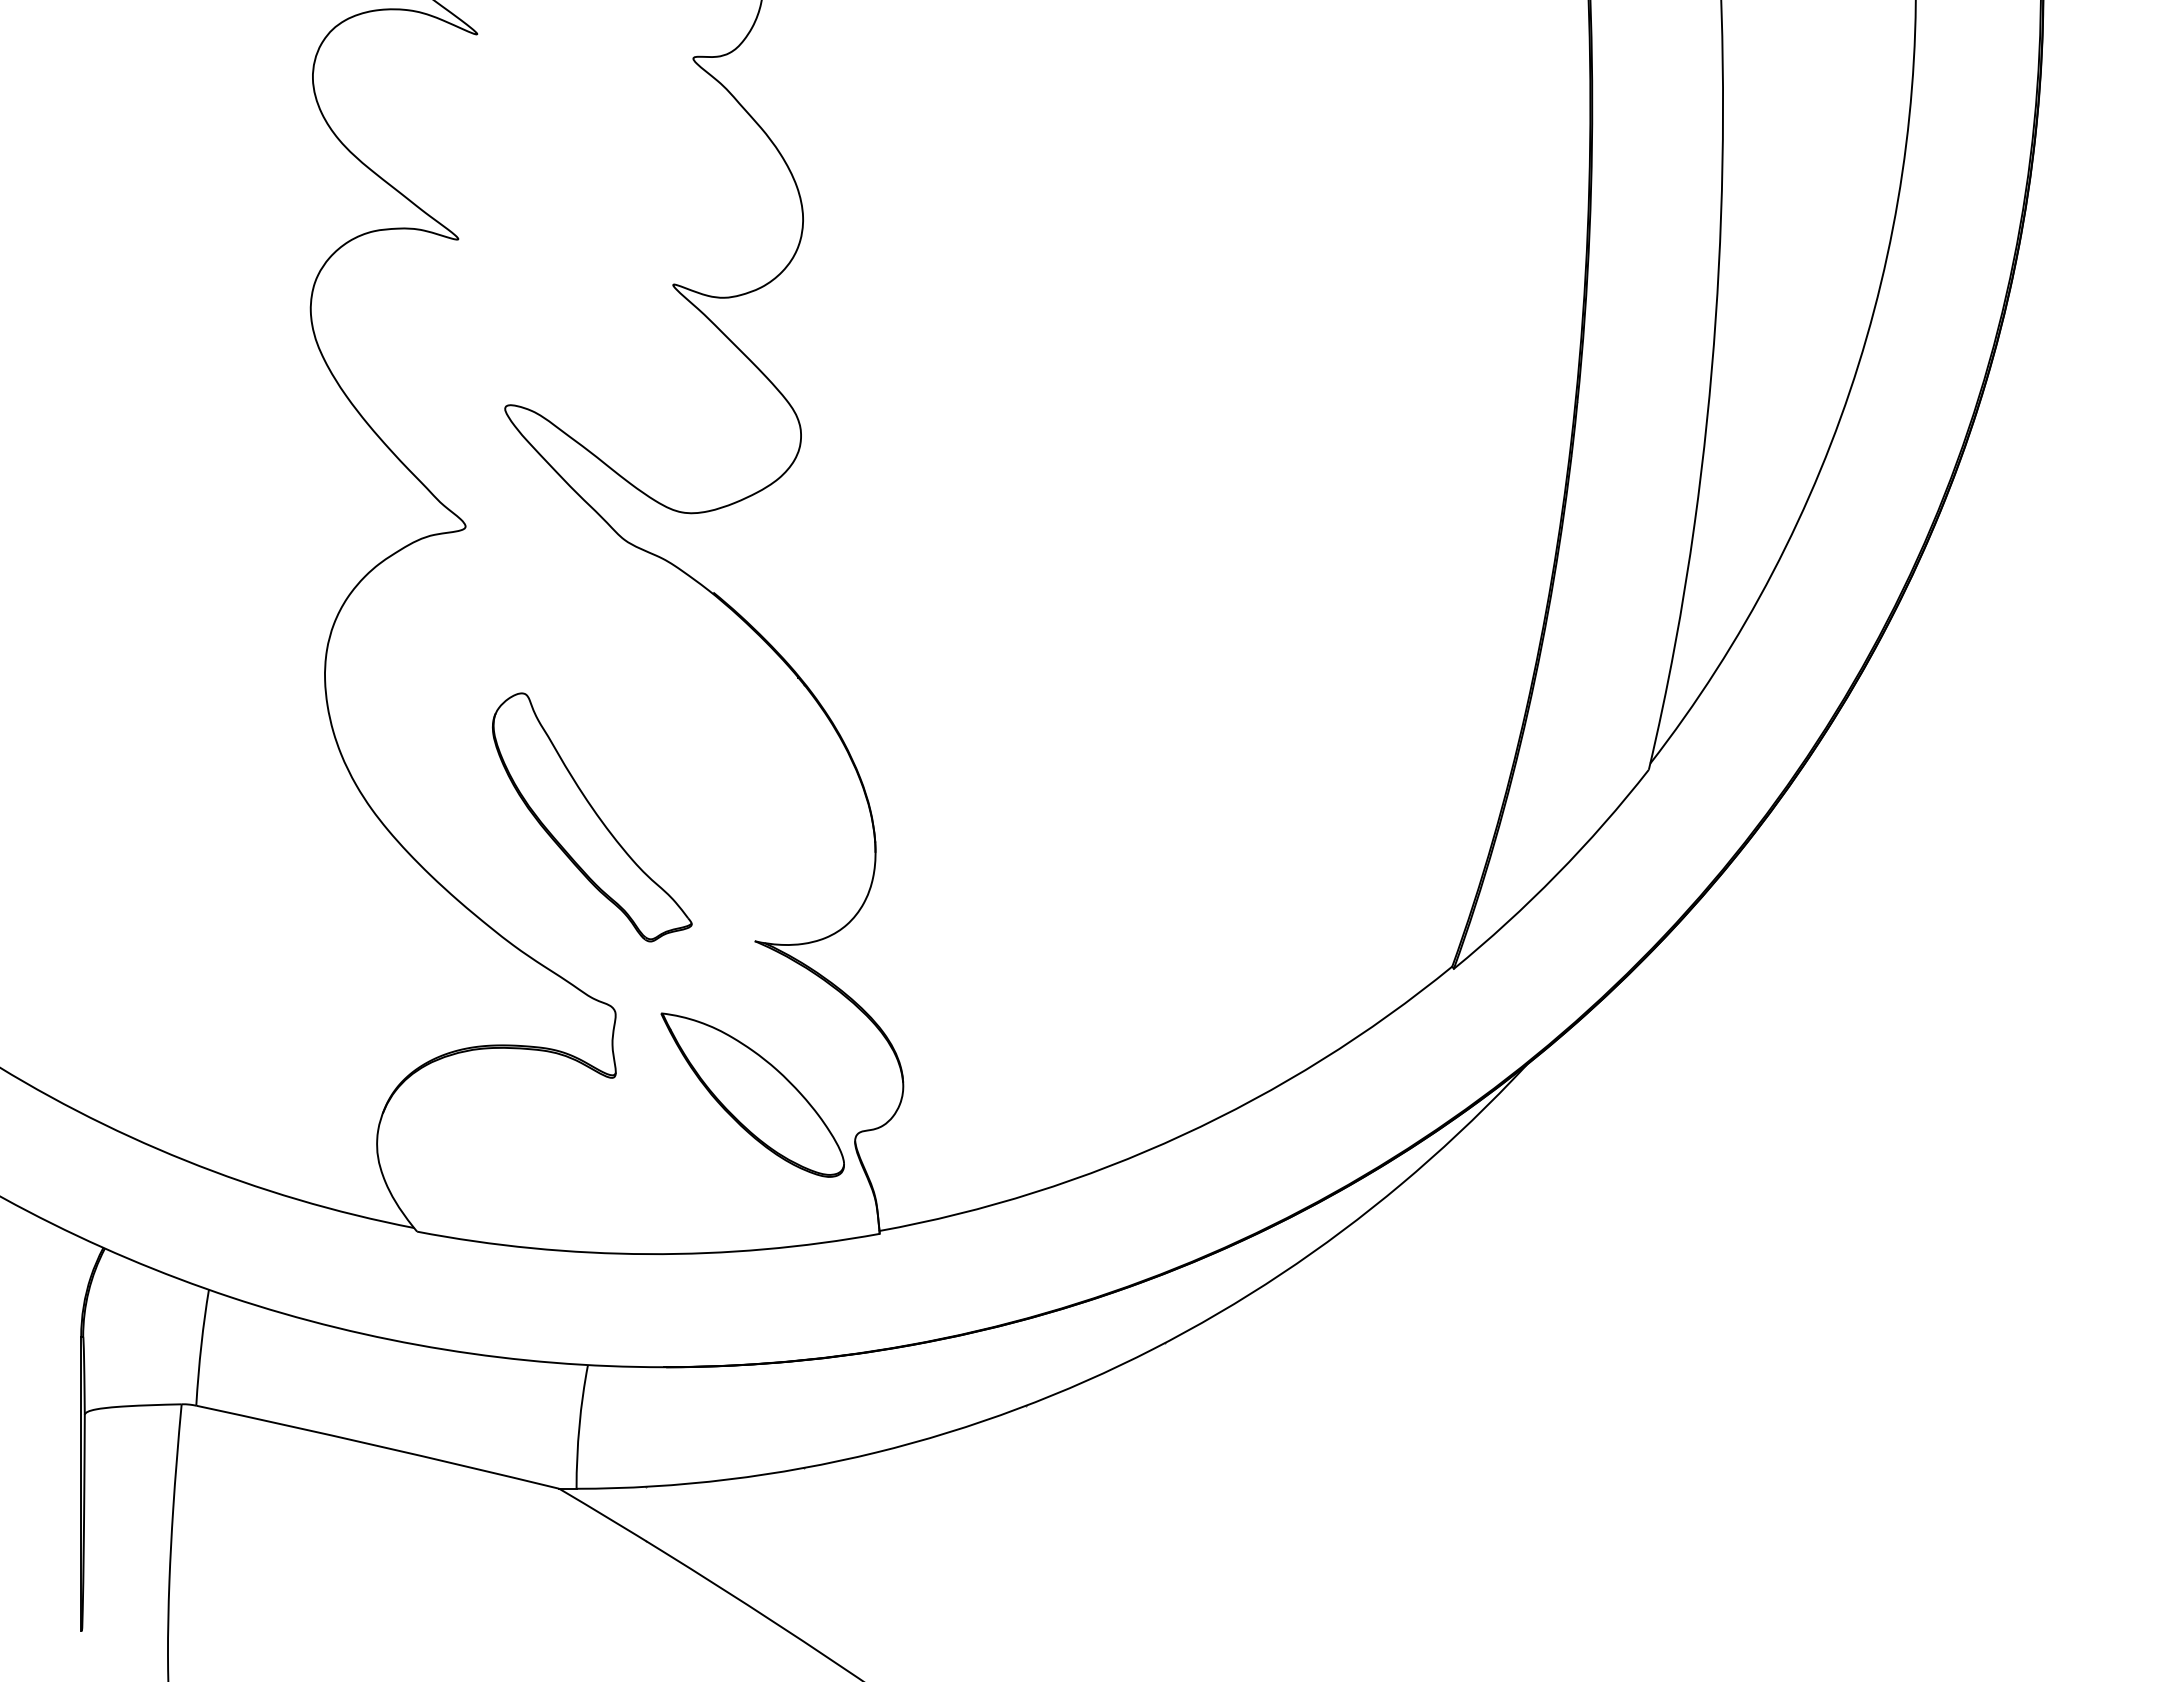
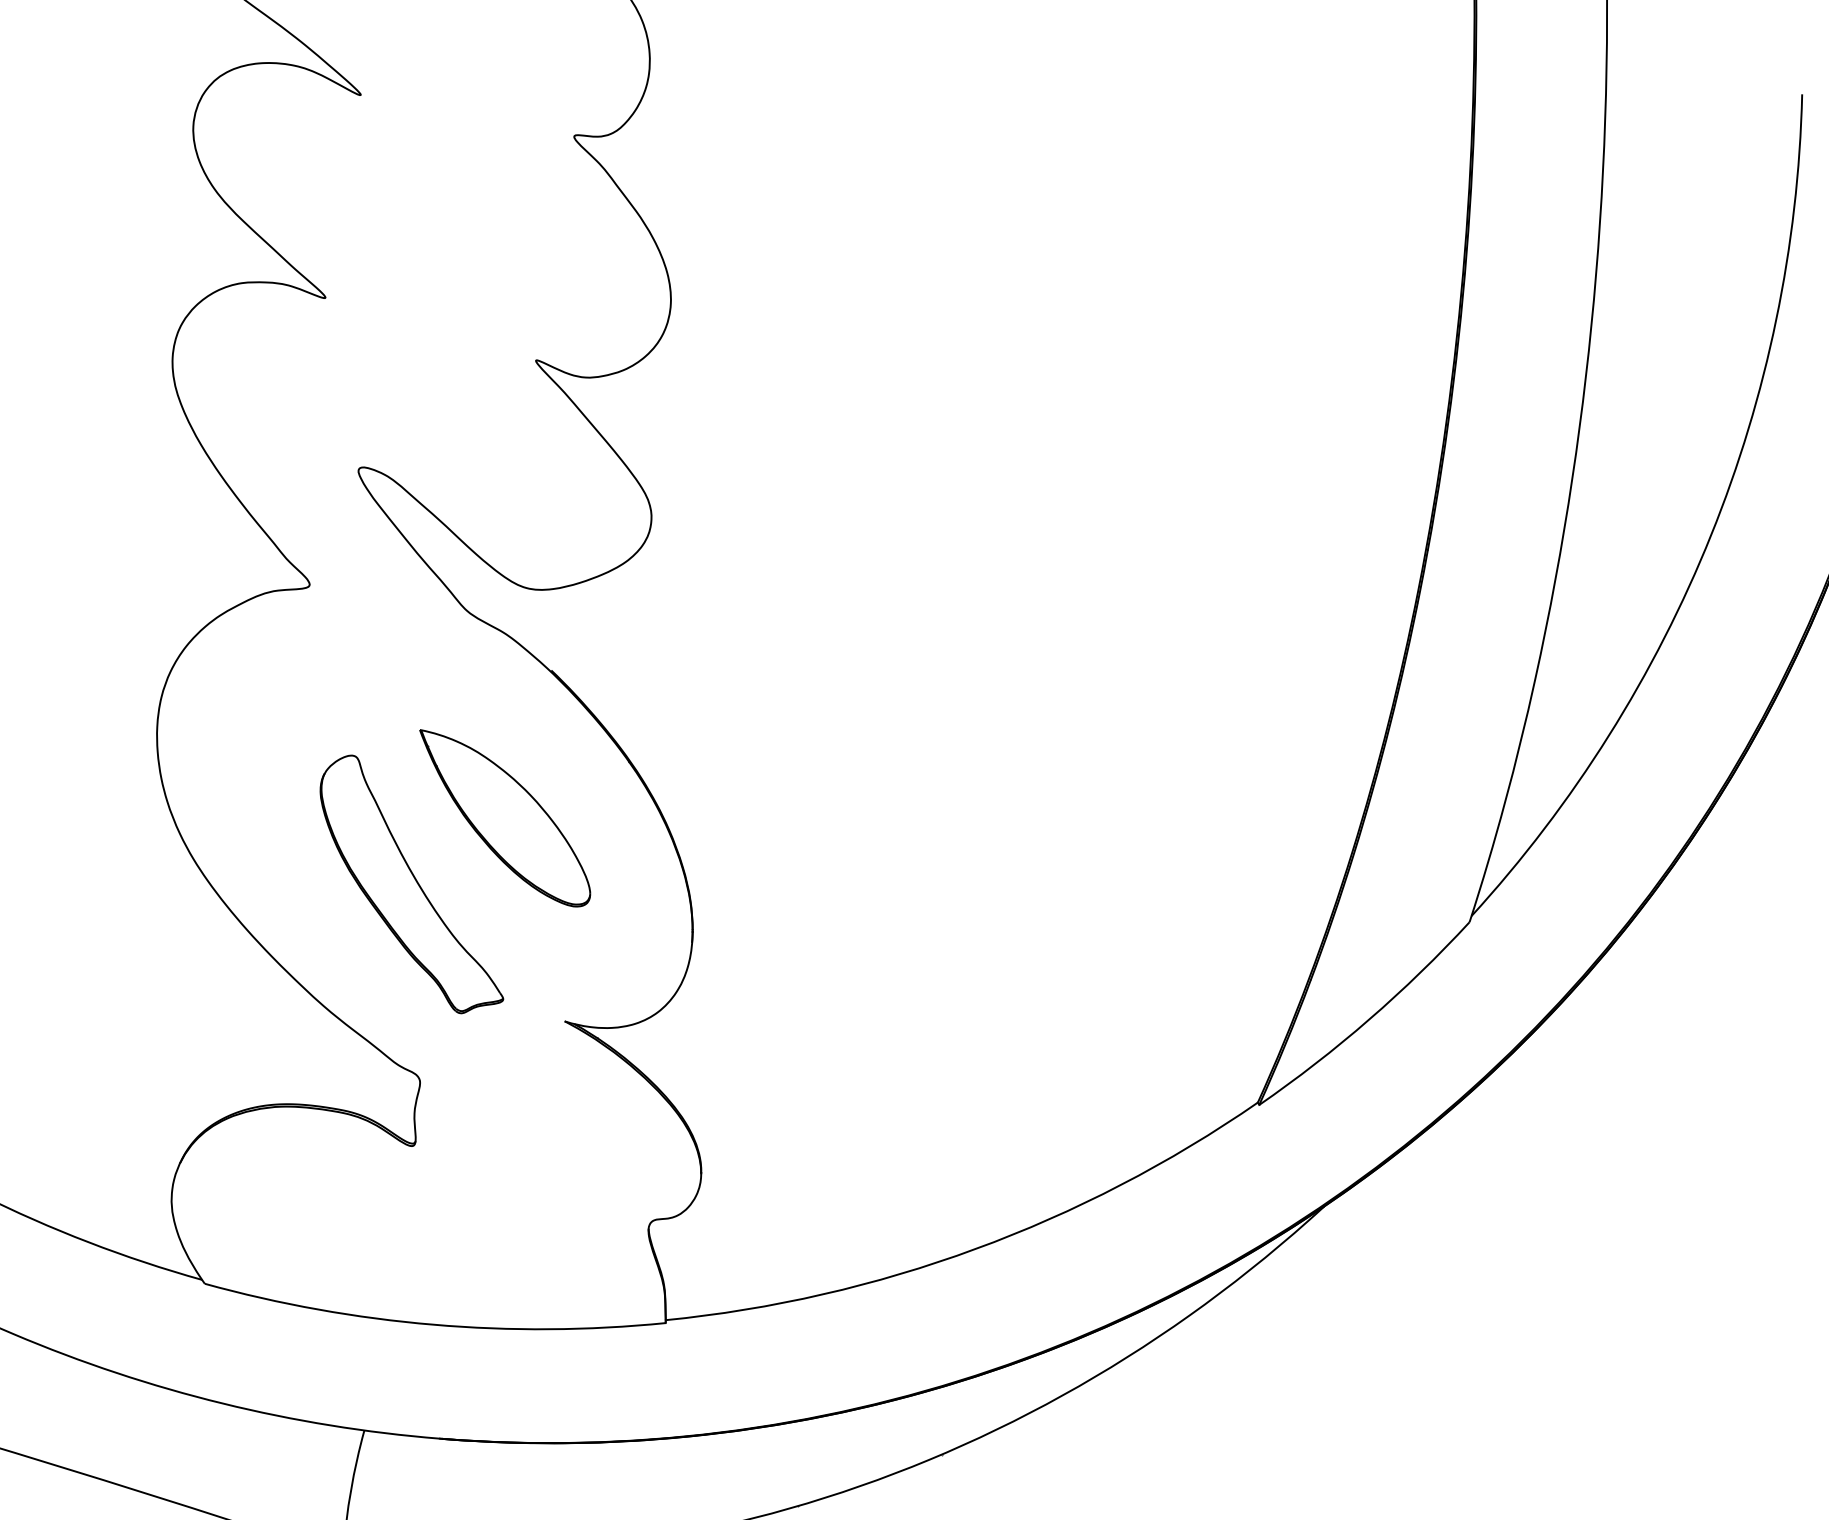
part: (752, 1094) -> (504, 818), moved

